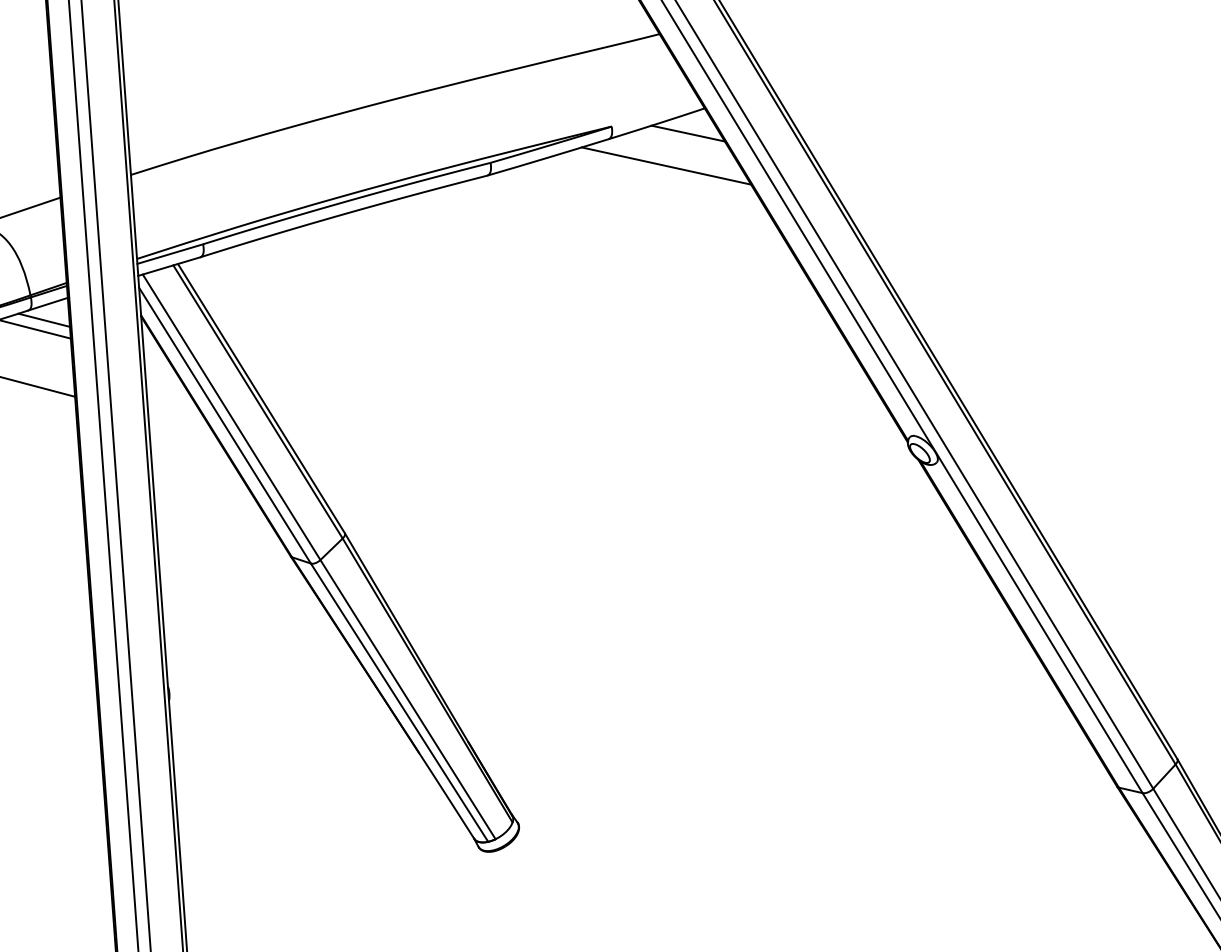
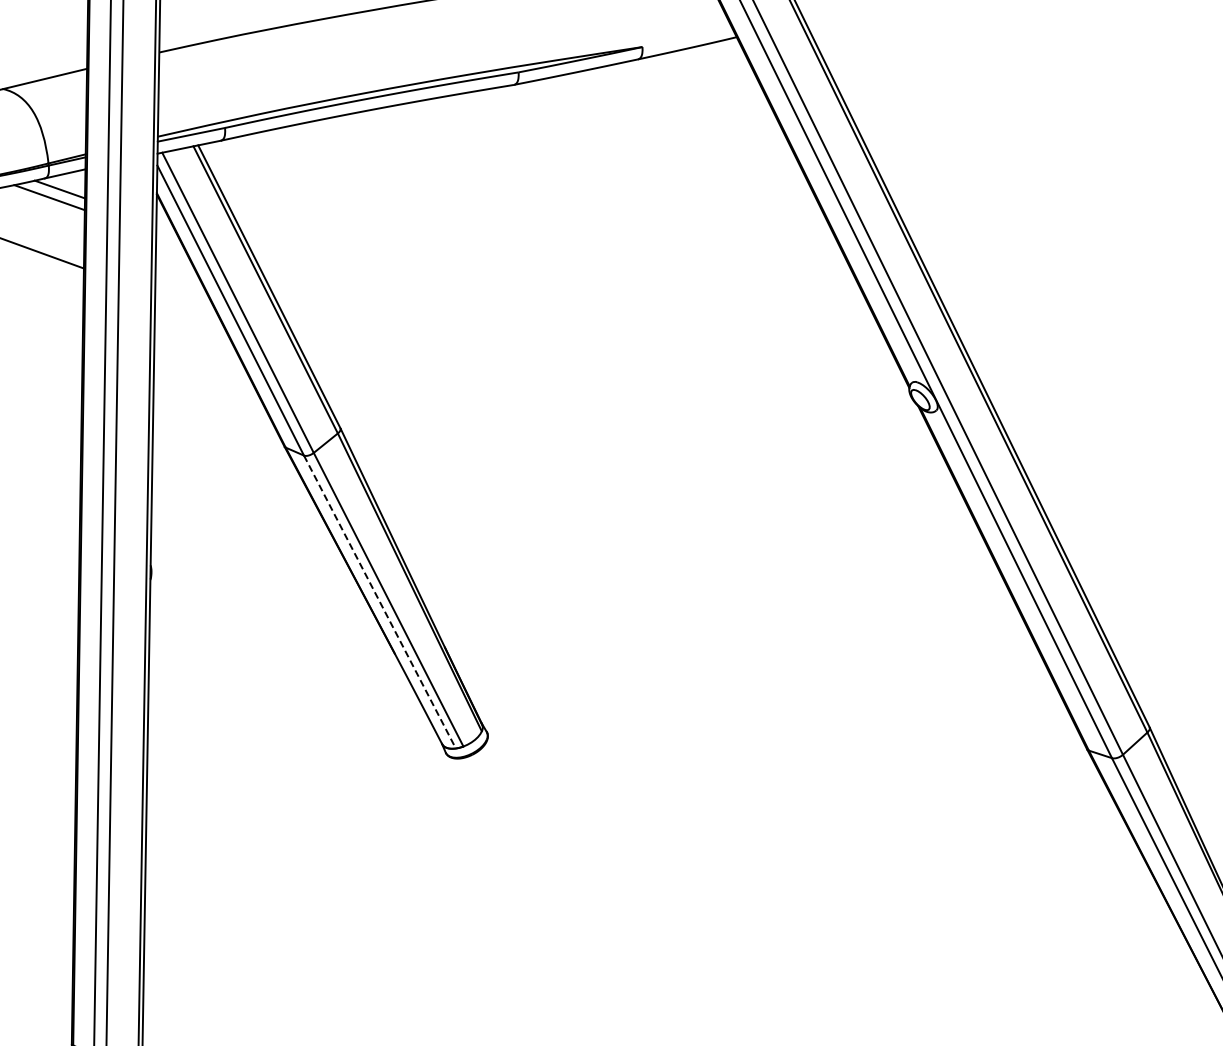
line: (687, 133) -> (717, 60), removed
line: (666, 166) -> (693, 91), removed
line: (399, 703) -> (379, 602), solid -> dashed

